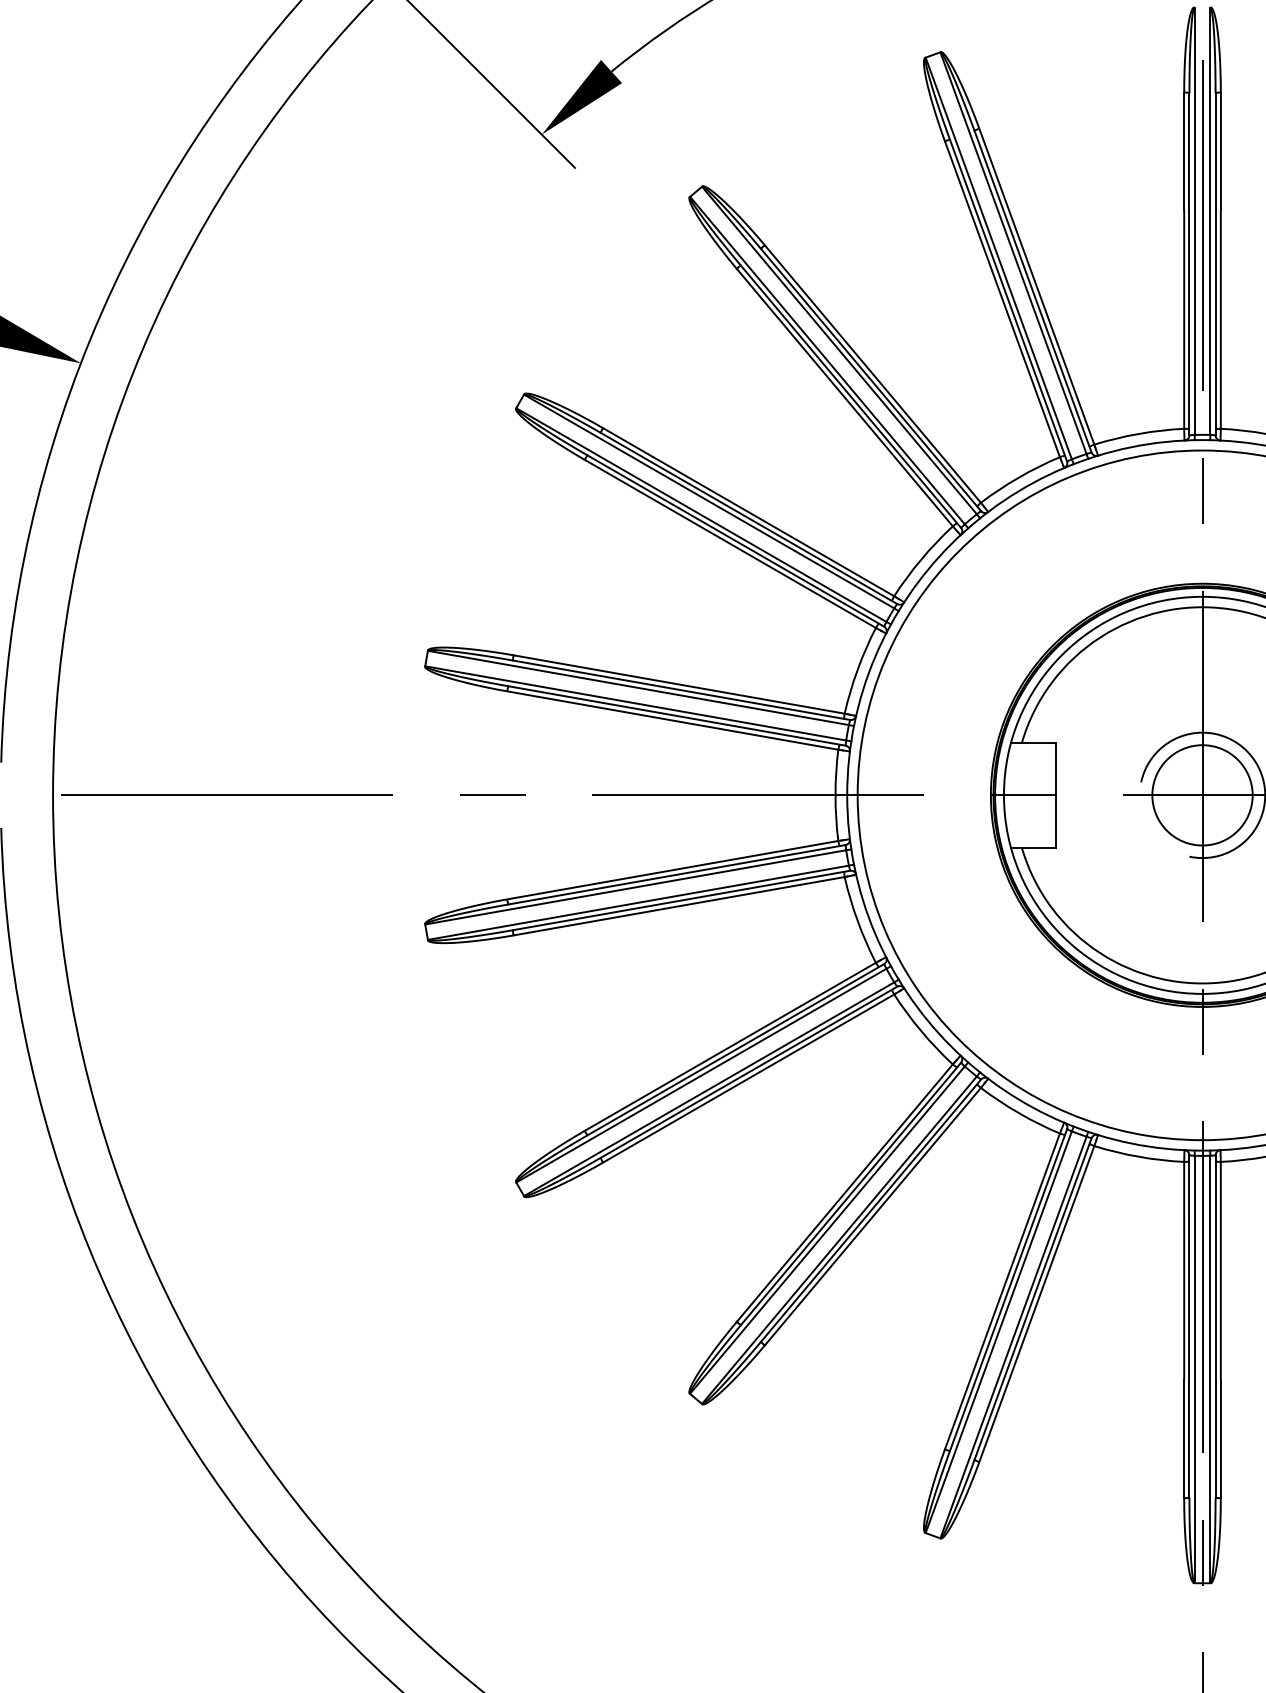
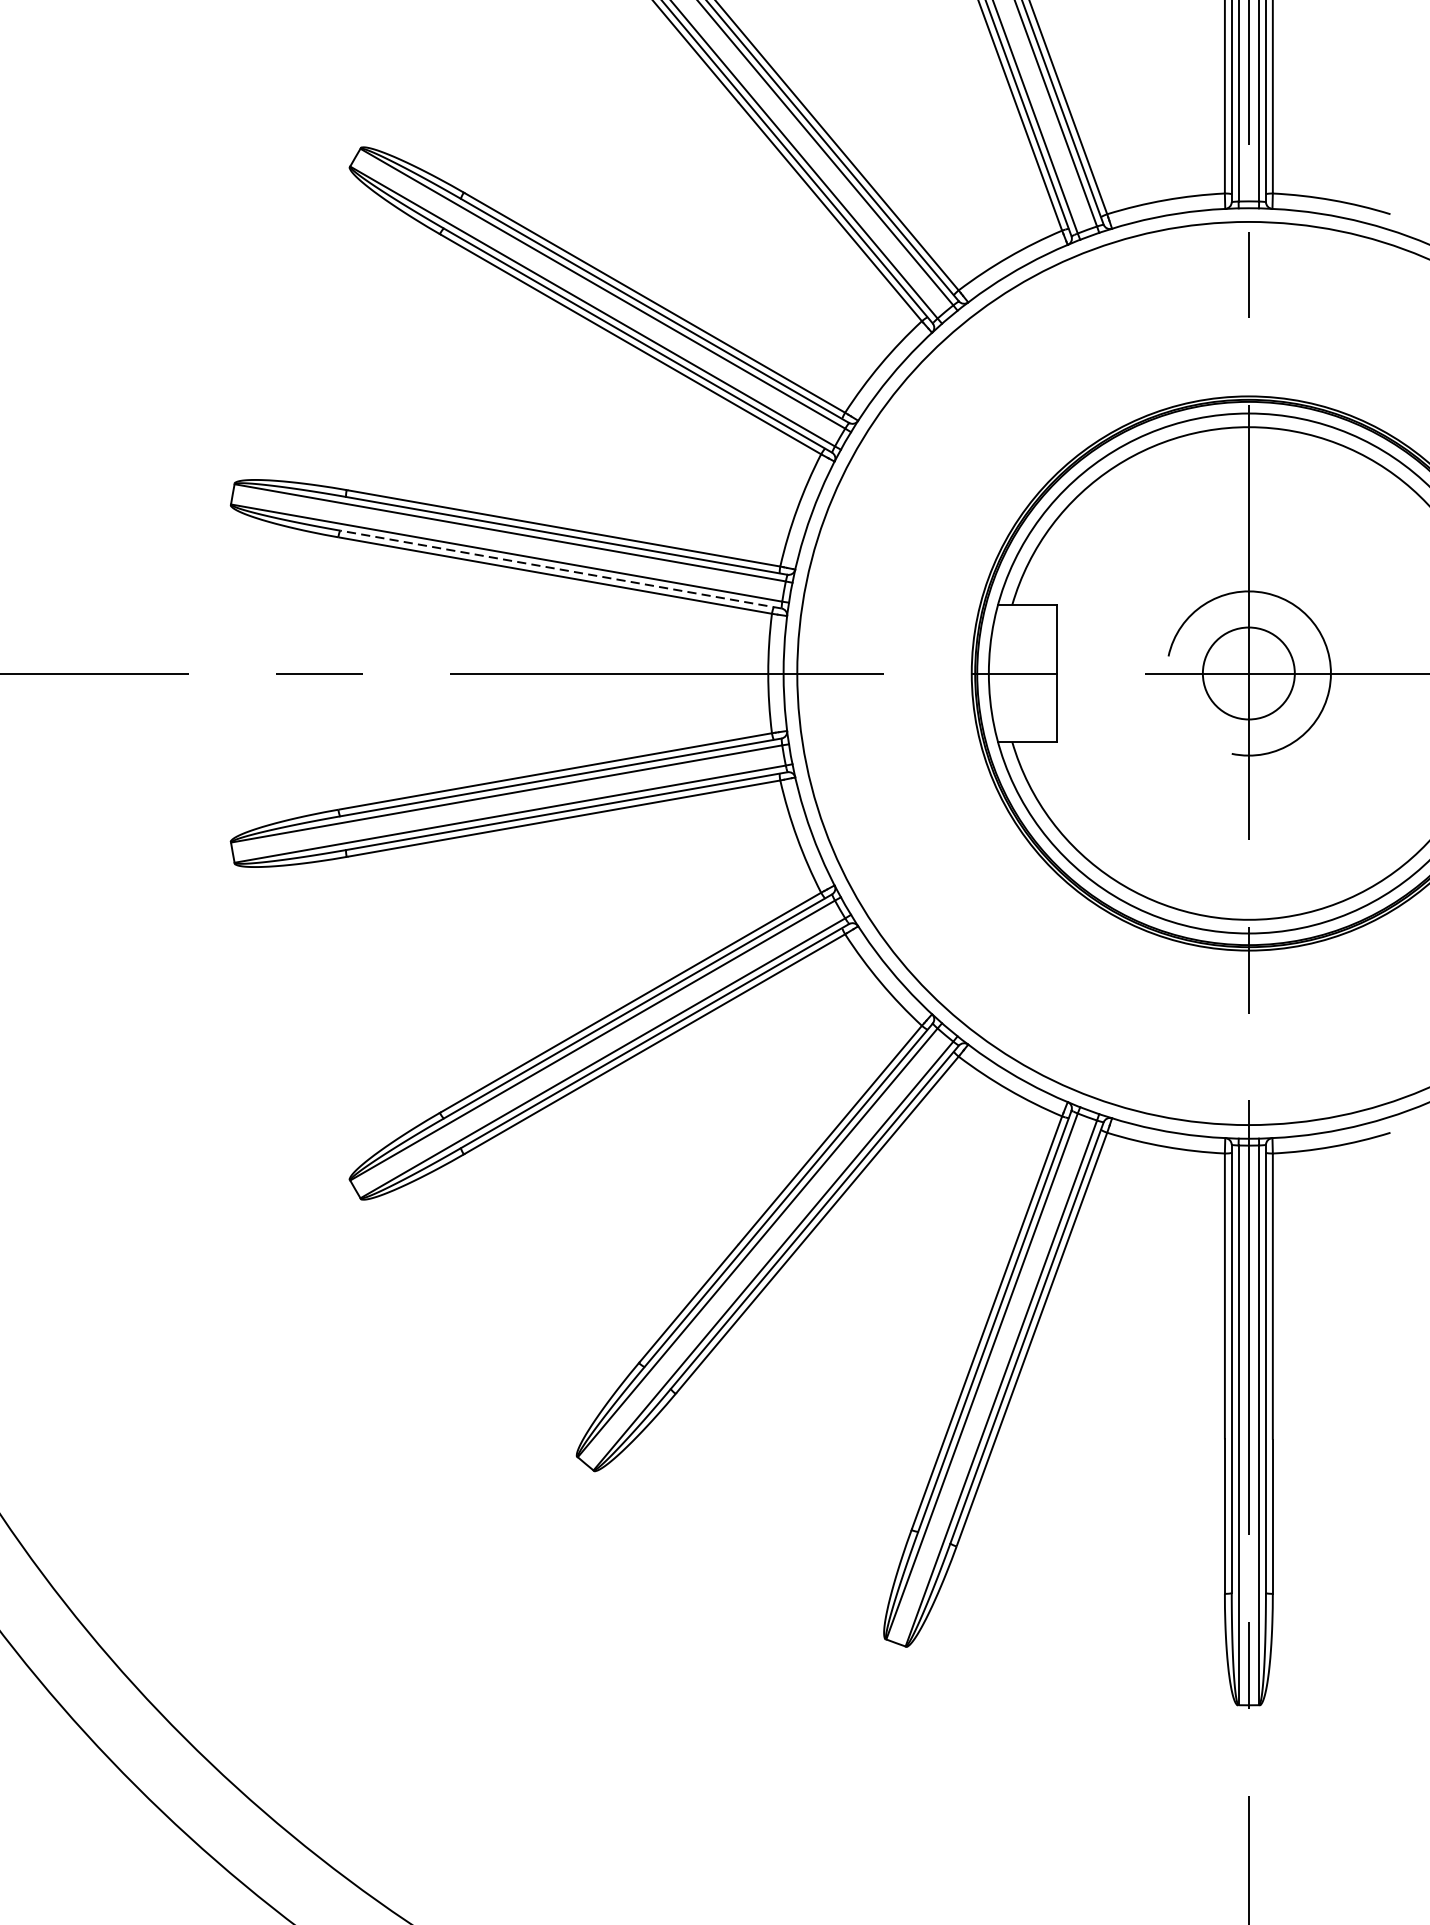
line: (676, 715) -> (560, 568), solid -> dashed
circle: (1202, 795) -> (1248, 673), size x0.7

